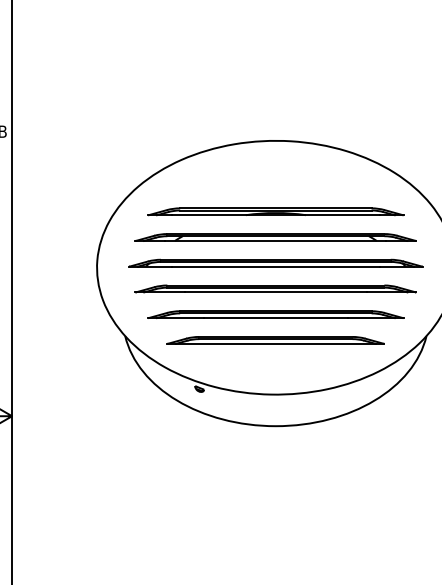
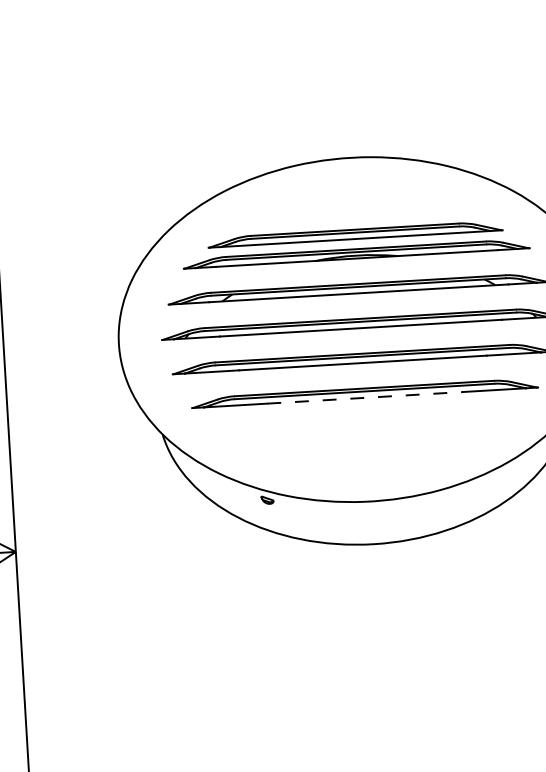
line: (276, 318) -> (365, 398), solid -> dashed
part: (275, 340) -> (354, 234), moved

